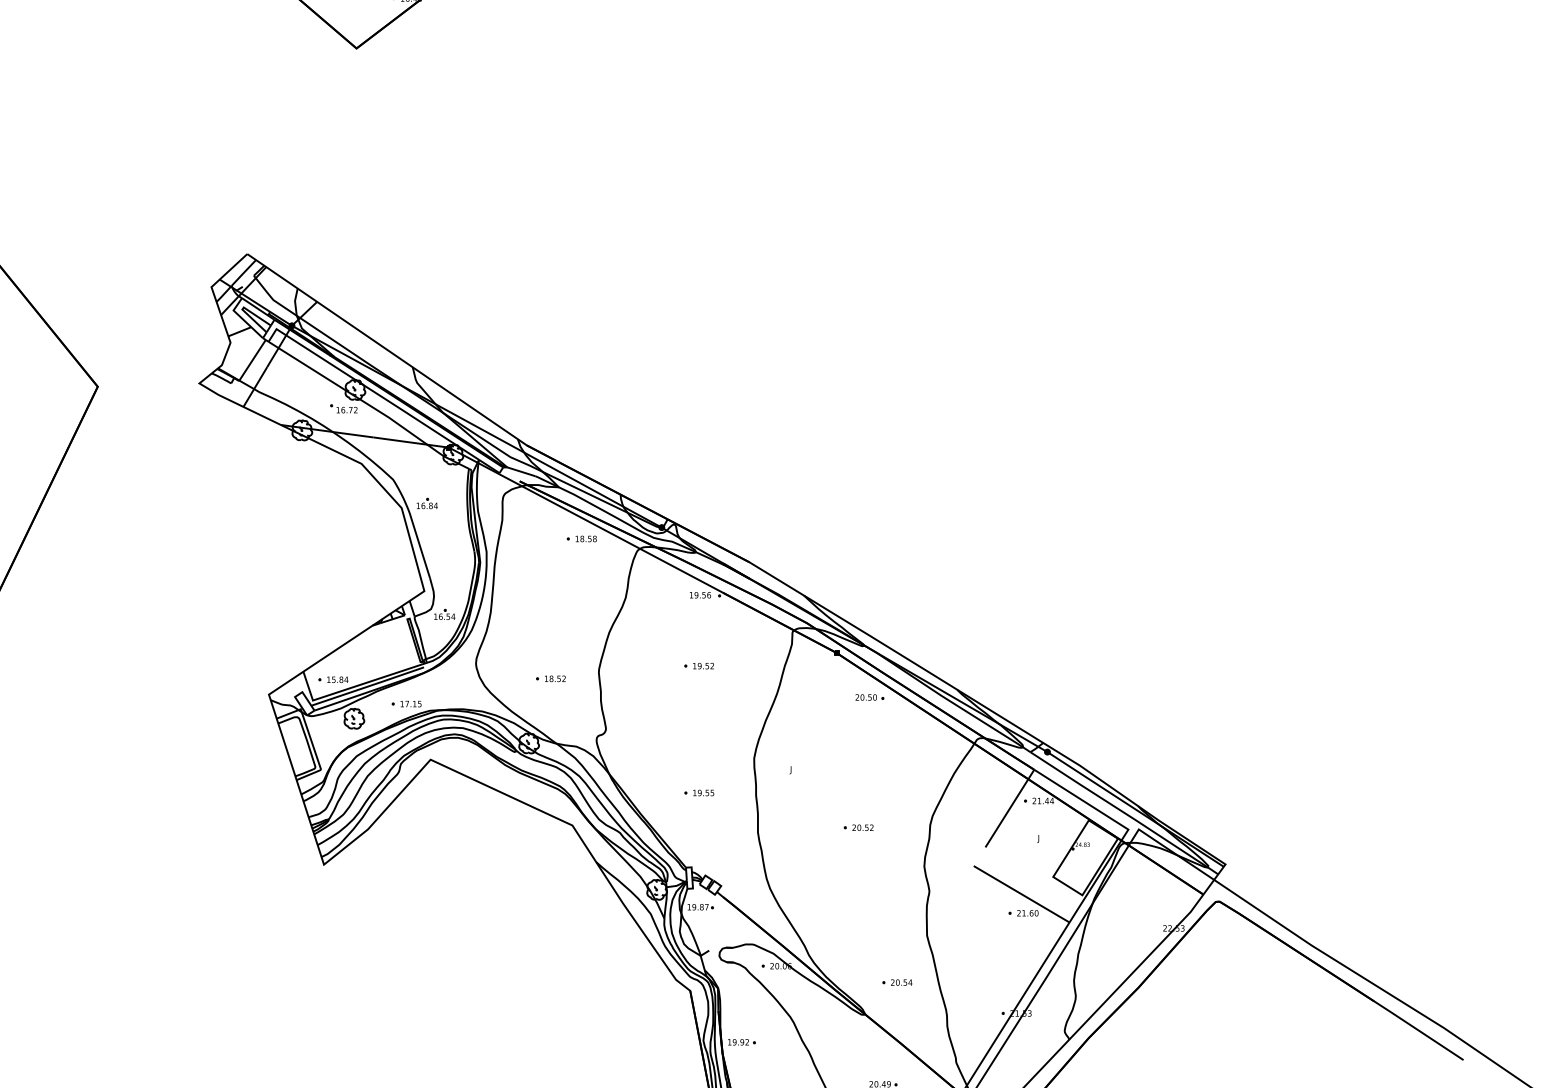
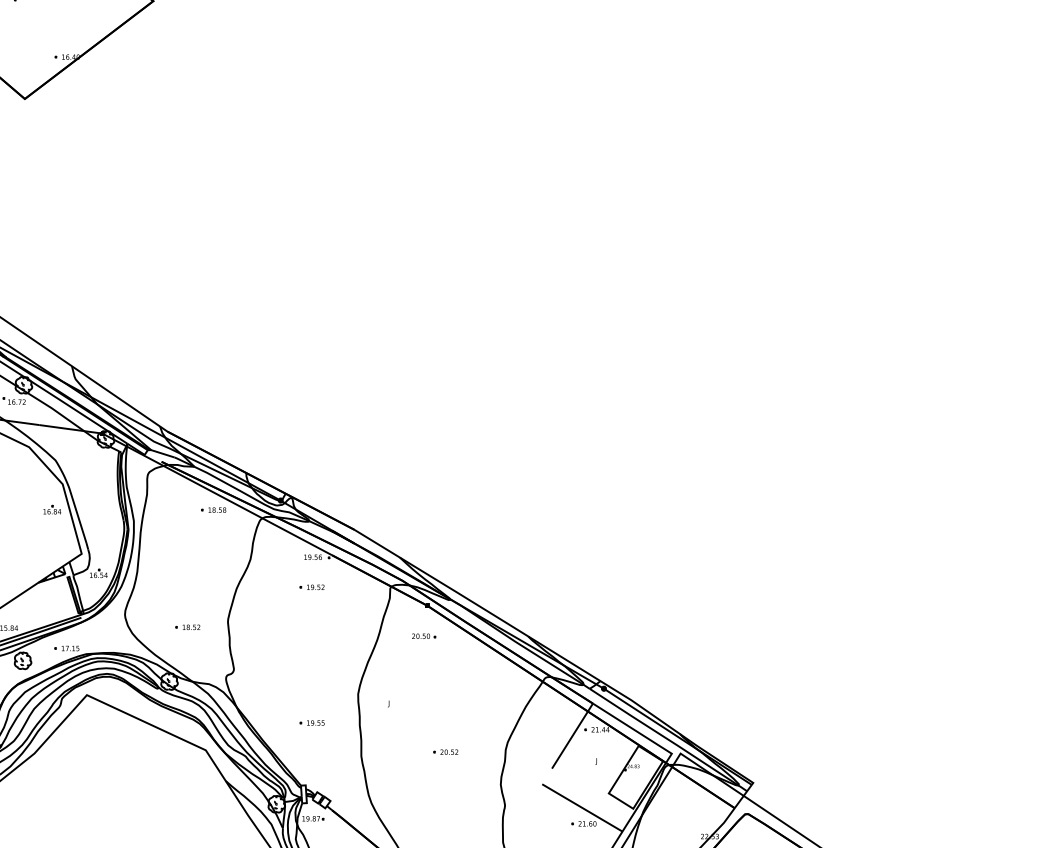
part: (426, 503) -> (51, 509), moved
part: (698, 665) -> (311, 586), moved
part: (869, 697) -> (423, 636), moved

